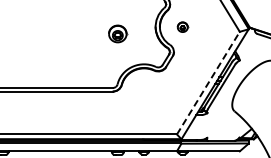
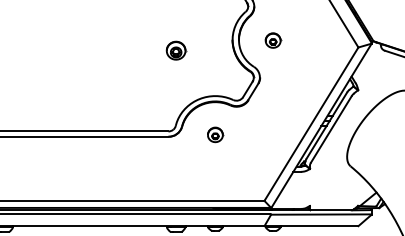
part: (117, 33) -> (175, 49), size x0.71
line: (208, 82) -> (311, 123), dashed -> solid
part: (144, 90) -> (215, 135), added

